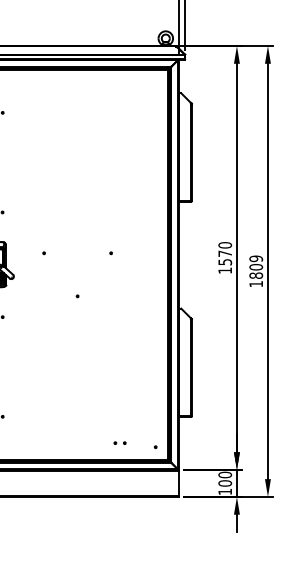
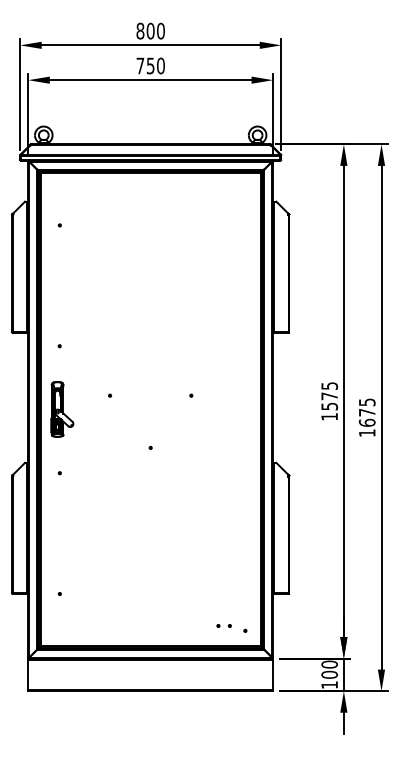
text: (225, 245) -> (329, 386), 1570 -> 1575
text: (255, 267) -> (366, 412), 1809 -> 1675
part: (119, 442) -> (223, 625), moved

